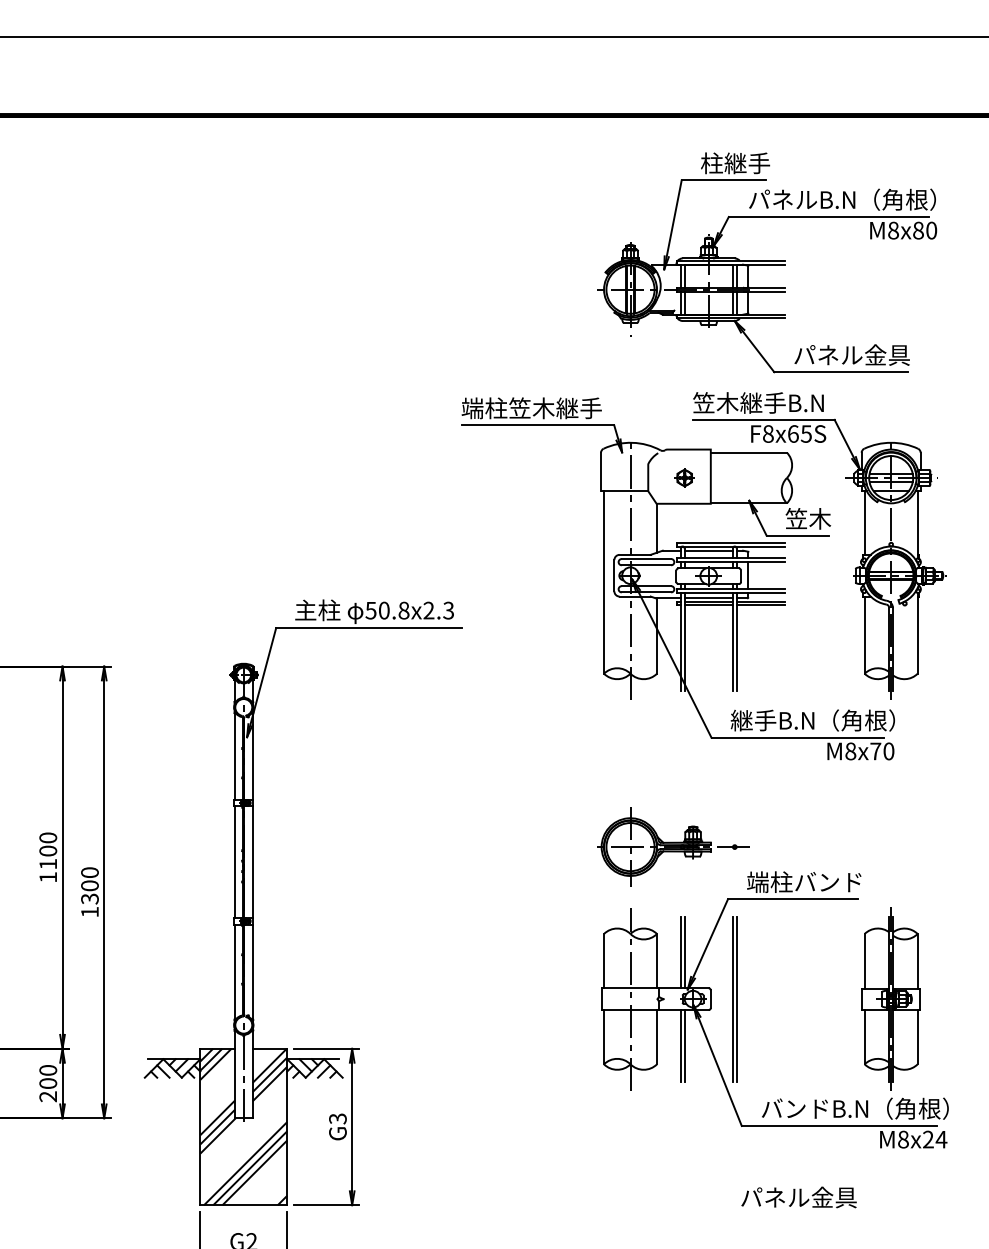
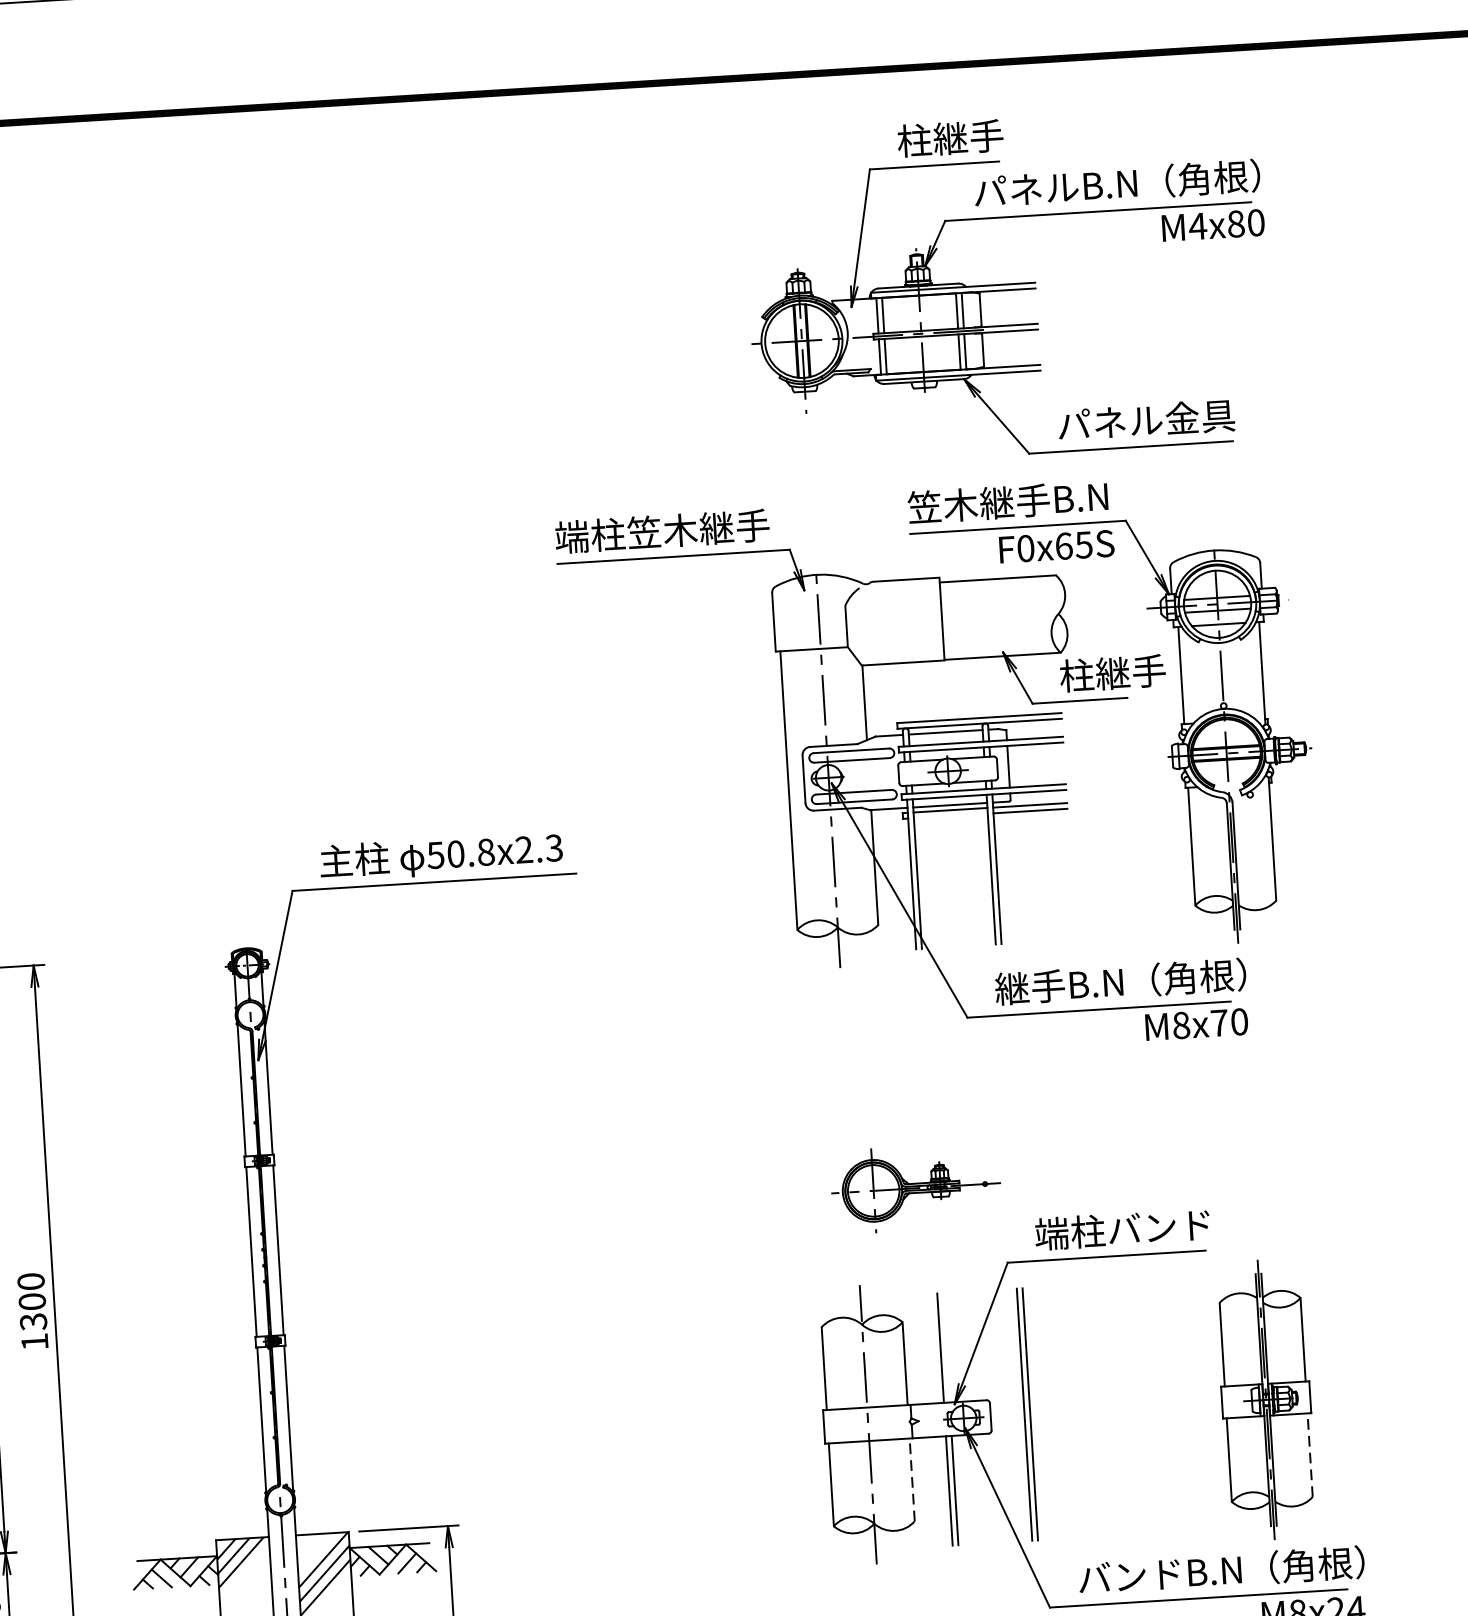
text: (893, 230) -> (1197, 226), M8x80 -> M4x80
text: (768, 433) -> (1026, 547), F8x65S -> F0x65S
part: (684, 477) -> (901, 622), removed
text: (819, 518) -> (1111, 672), 笠木 -> 柱継手
line: (708, 605) -> (950, 815), removed
part: (673, 846) -> (919, 1187), size x0.7
line: (684, 952) -> (946, 1348), removed
line: (657, 1036) -> (912, 1478), solid -> dashed
line: (917, 1036) -> (1309, 1454), solid -> dashed

